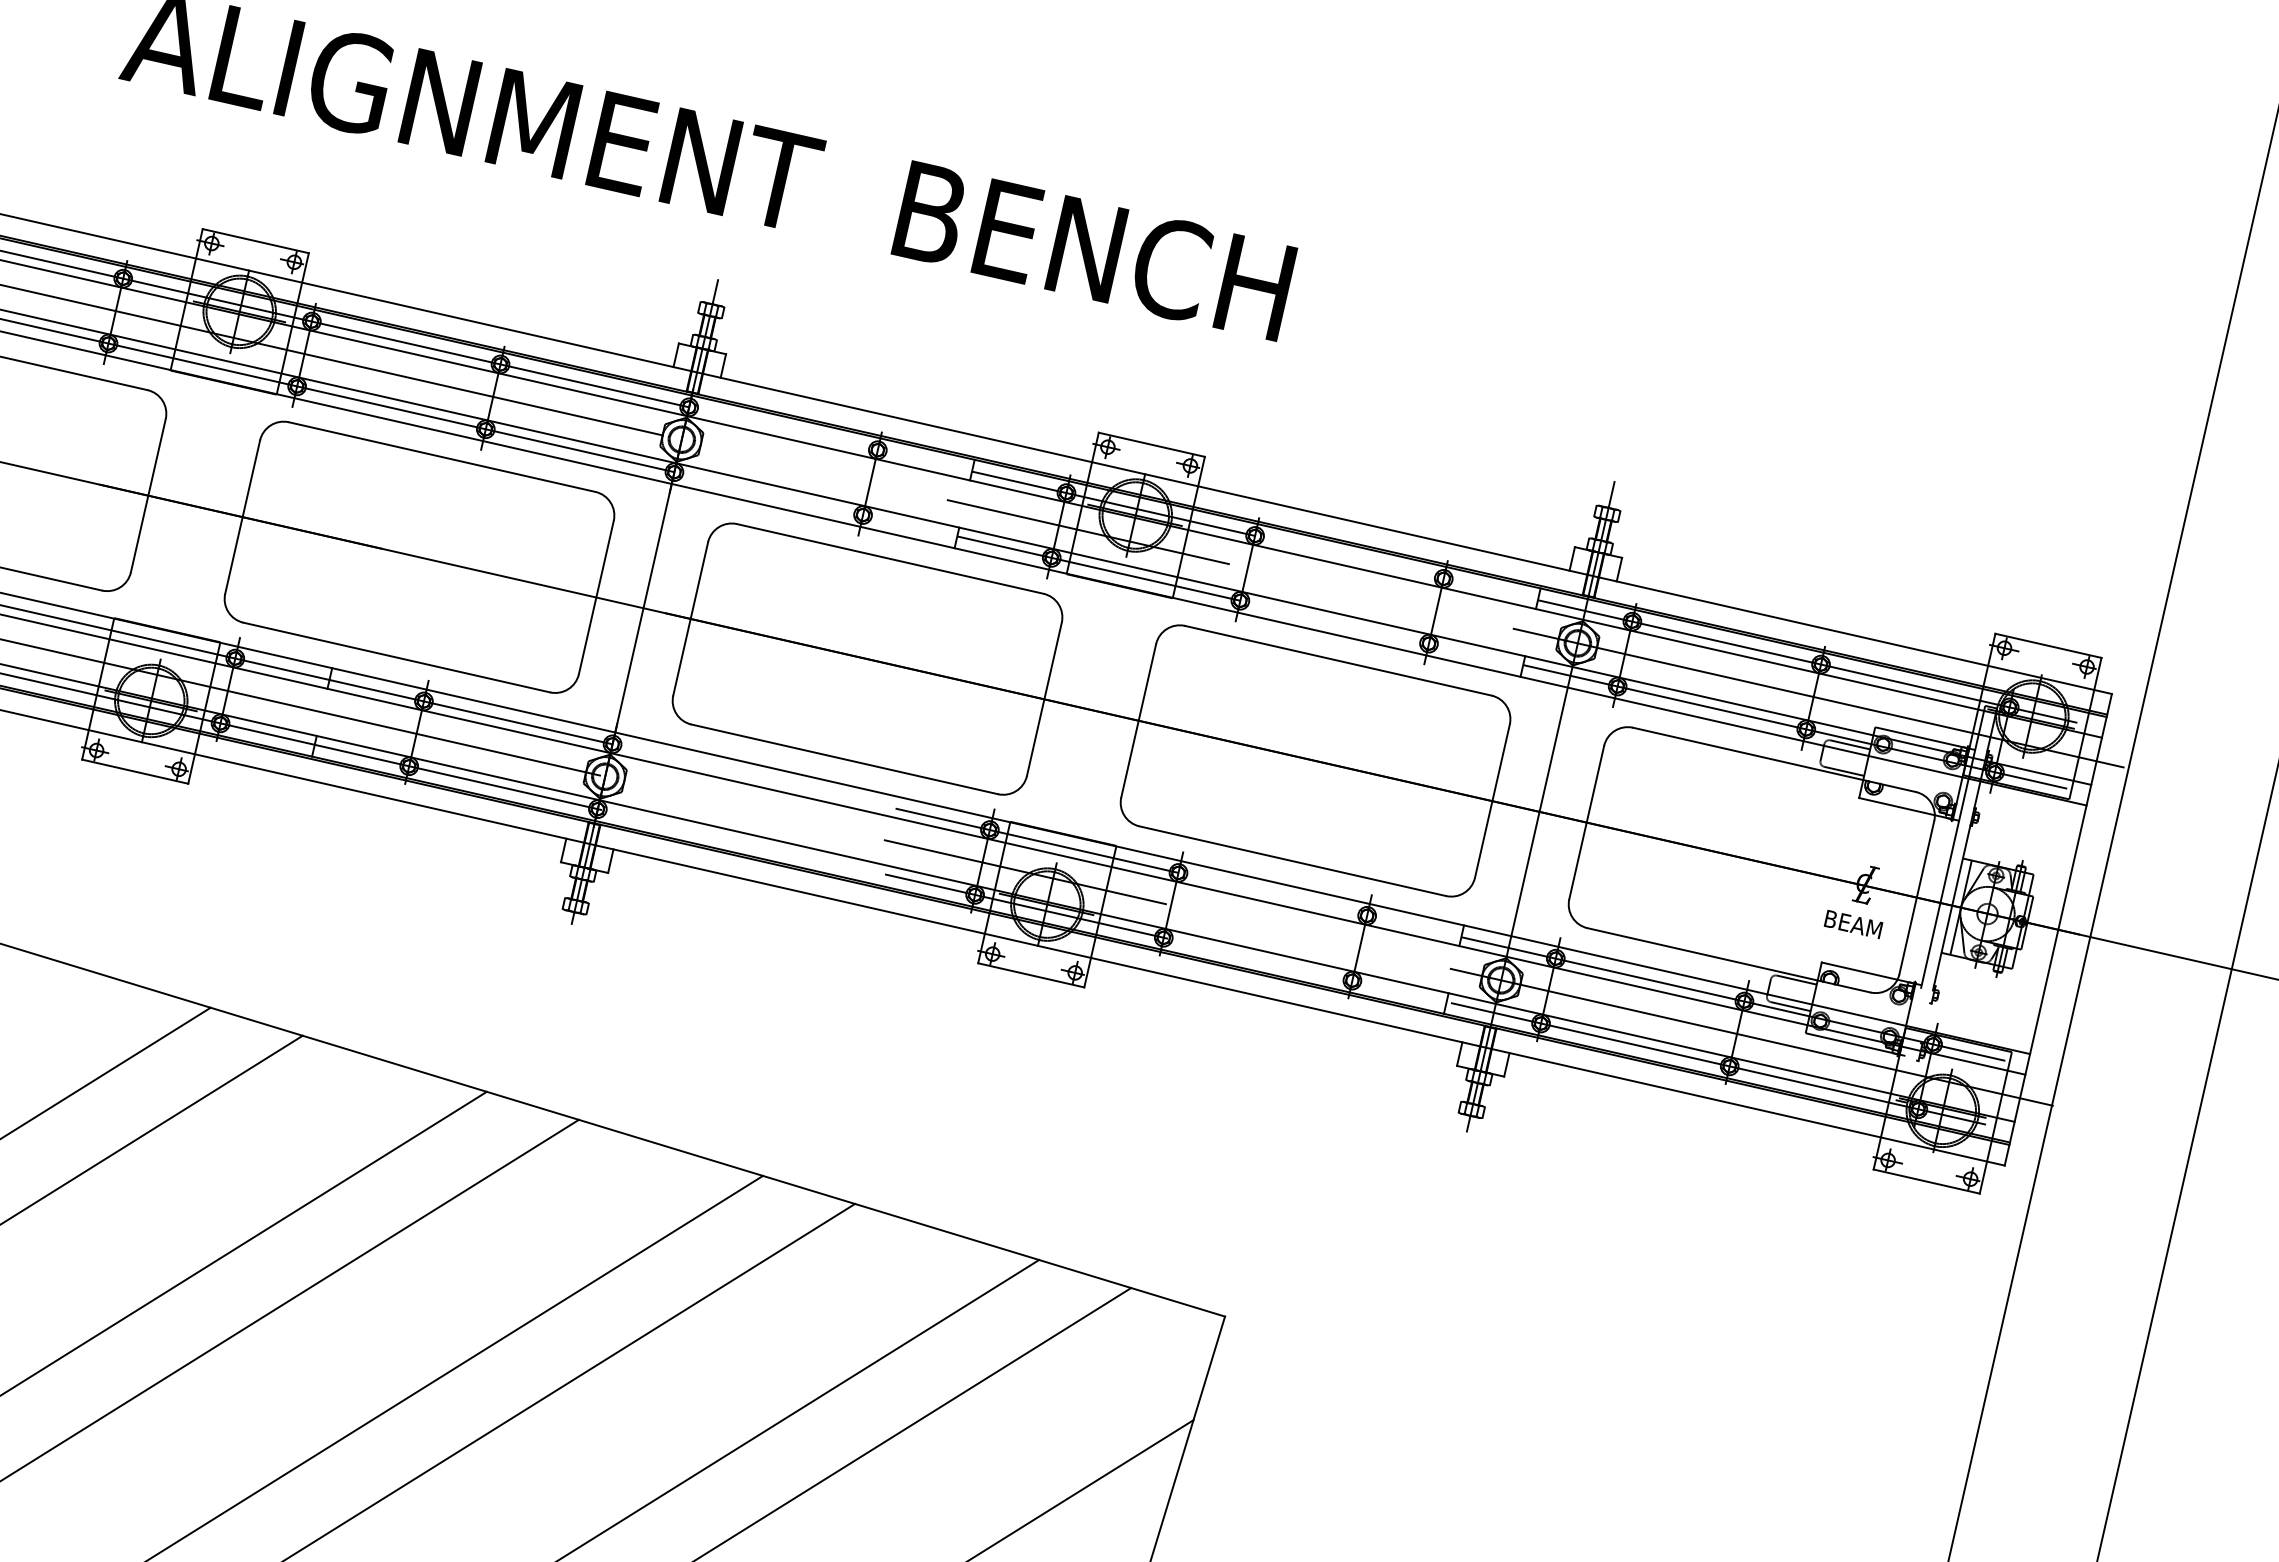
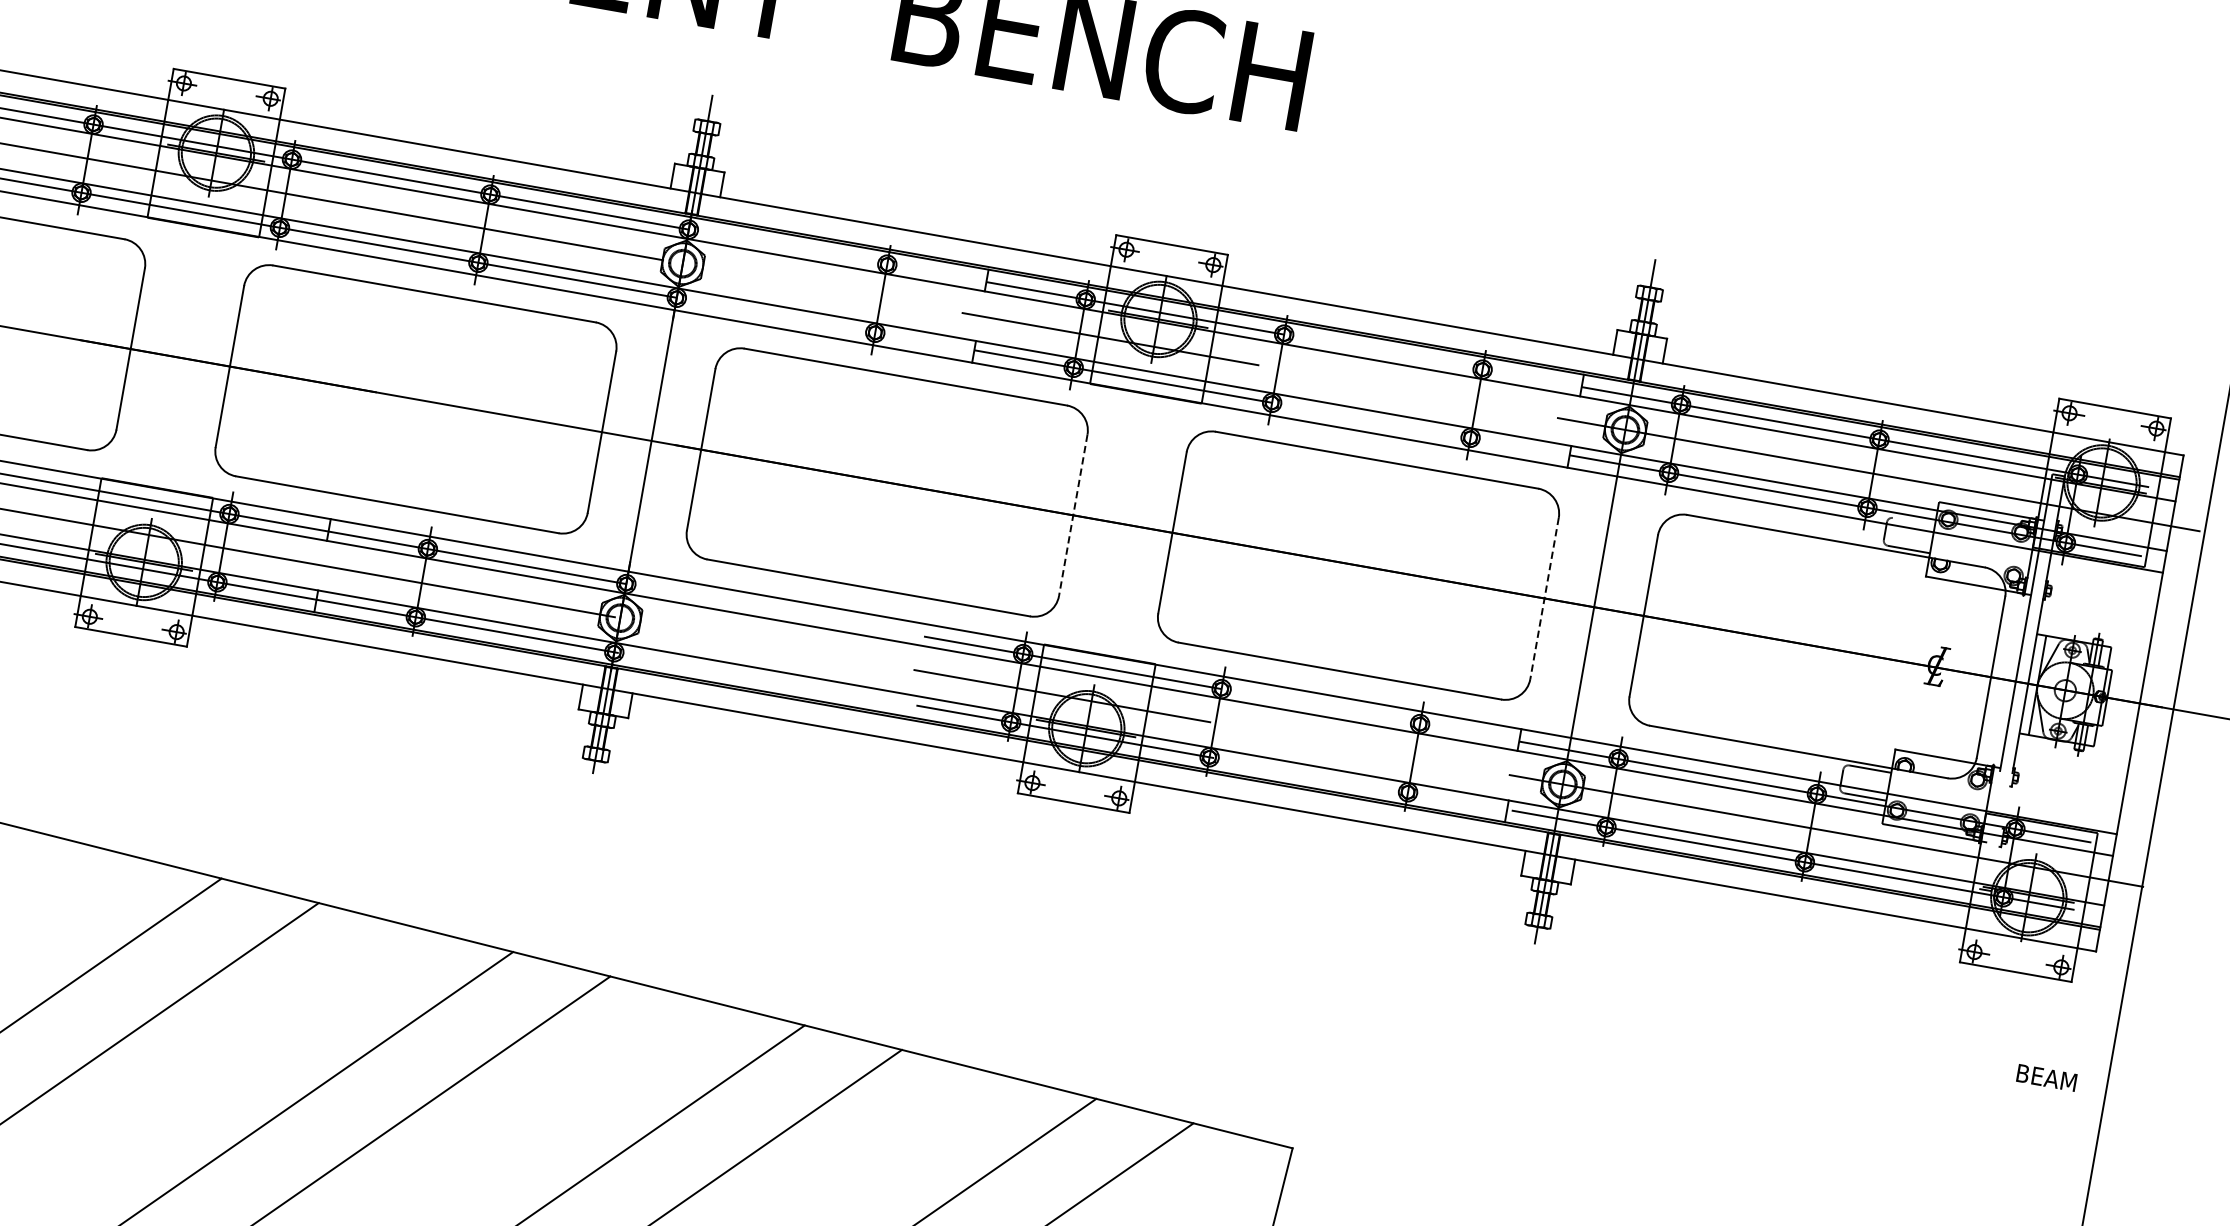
line: (1044, 699) -> (1073, 515), solid -> dashed
line: (1850, 744) -> (1914, 521), removed
line: (1492, 801) -> (1544, 598), solid -> dashed
text: (1853, 924) -> (2046, 1077), moved

